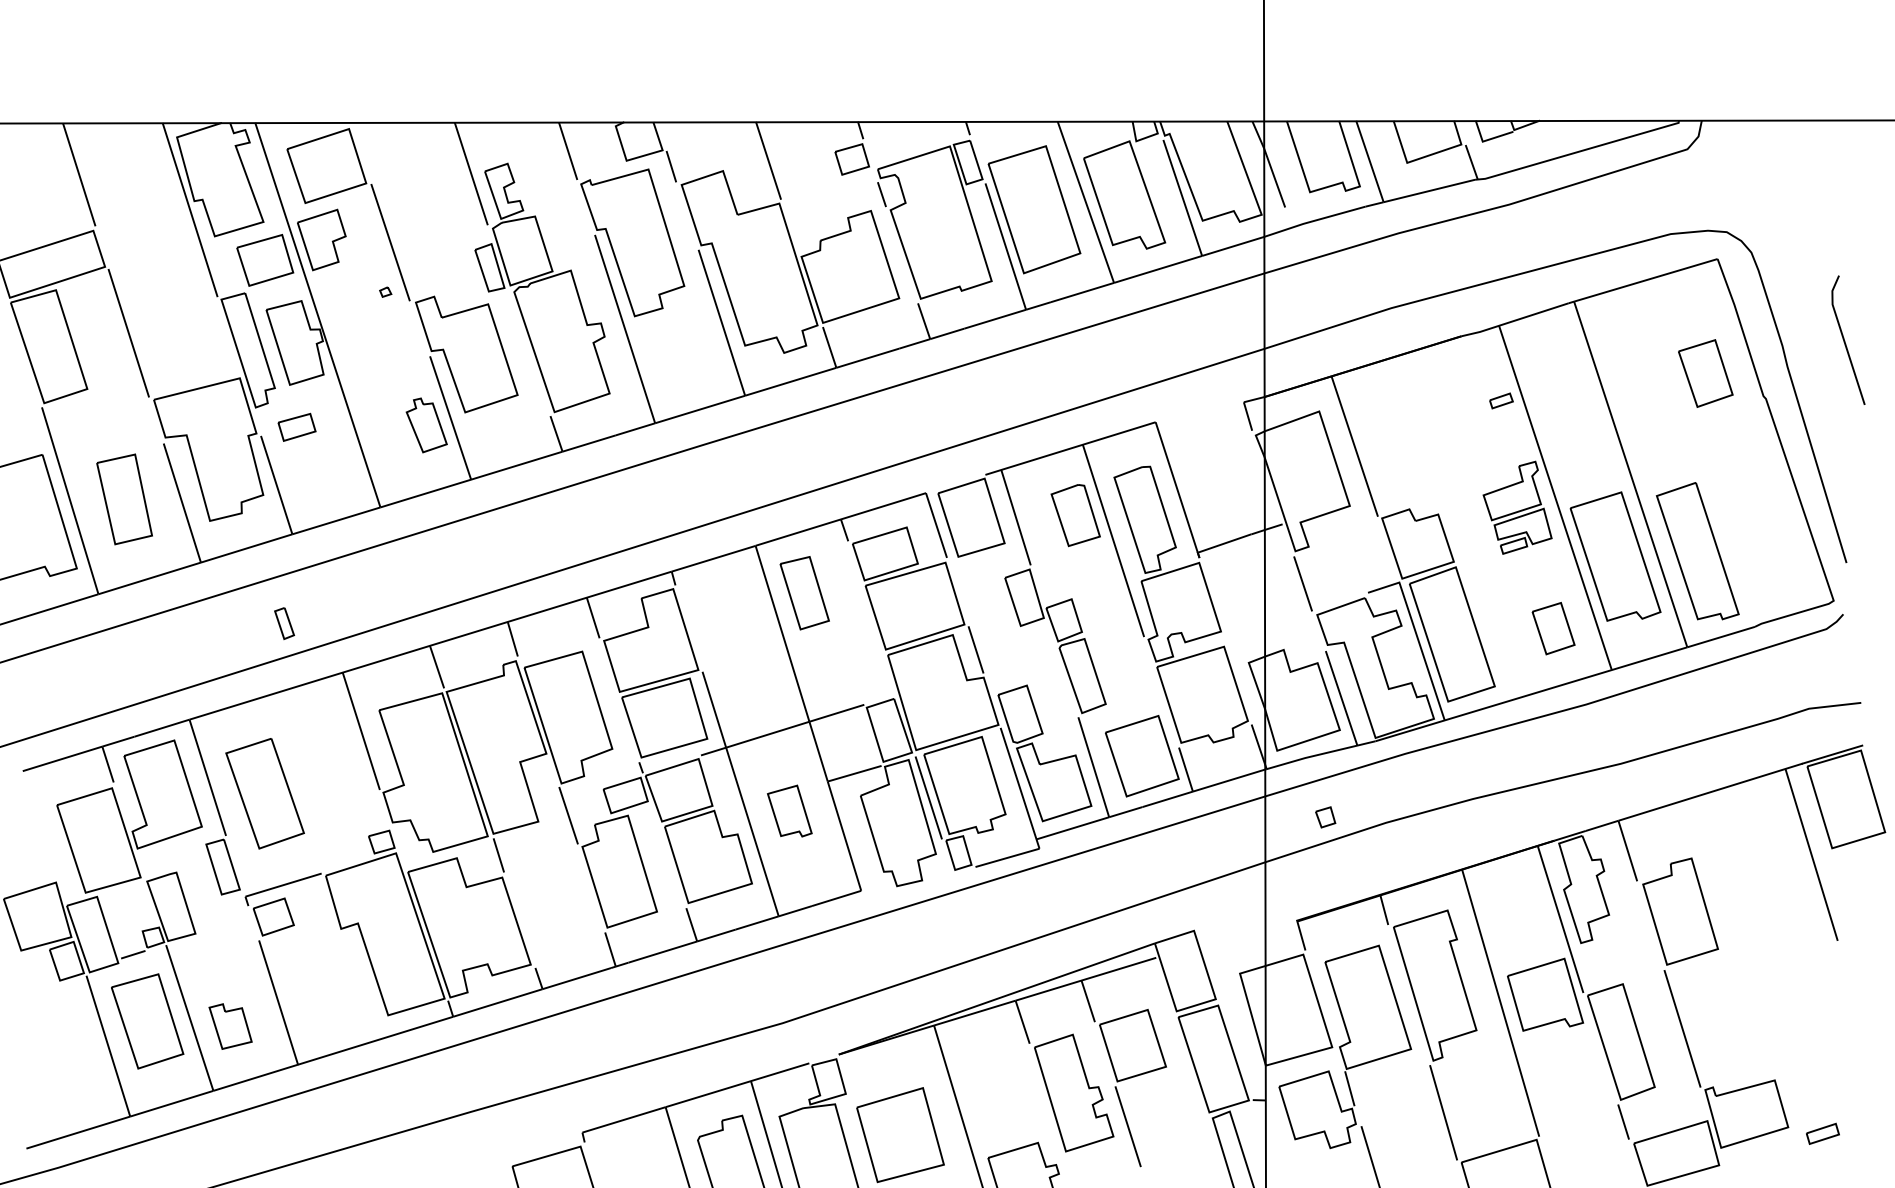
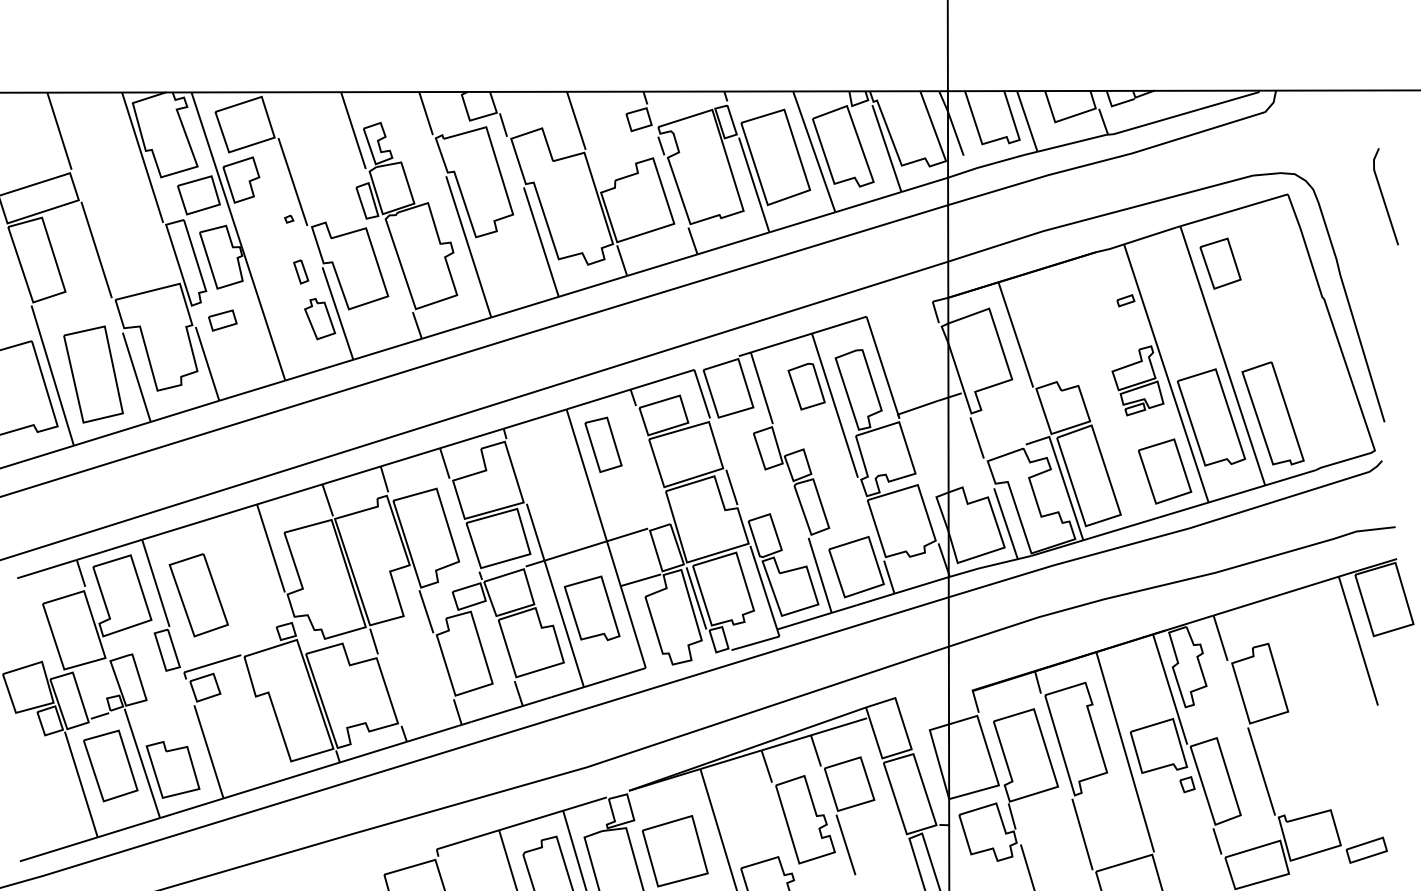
line: (1845, 340) -> (1383, 196), moved
part: (1705, 373) -> (1220, 263), moved
part: (124, 499) -> (93, 374), size x1.43
part: (284, 623) -> (301, 271), moved
part: (1553, 628) -> (1164, 471), size x1.67
part: (789, 810) -> (592, 607), size x1.67
part: (1325, 817) -> (1187, 784), moved
part: (230, 1026) -> (172, 769), size x1.67
part: (1822, 1133) -> (1366, 850), size x1.67

